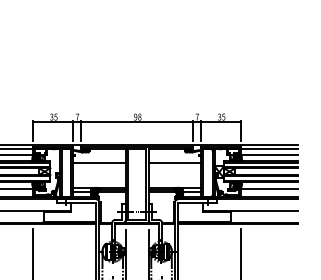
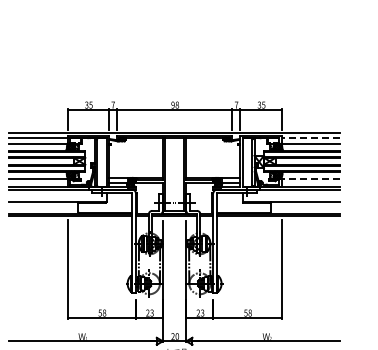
line: (269, 149) -> (310, 138), solid -> dashed
line: (99, 163) -> (135, 152), removed
line: (174, 163) -> (213, 152), removed
line: (269, 188) -> (310, 178), solid -> dashed

